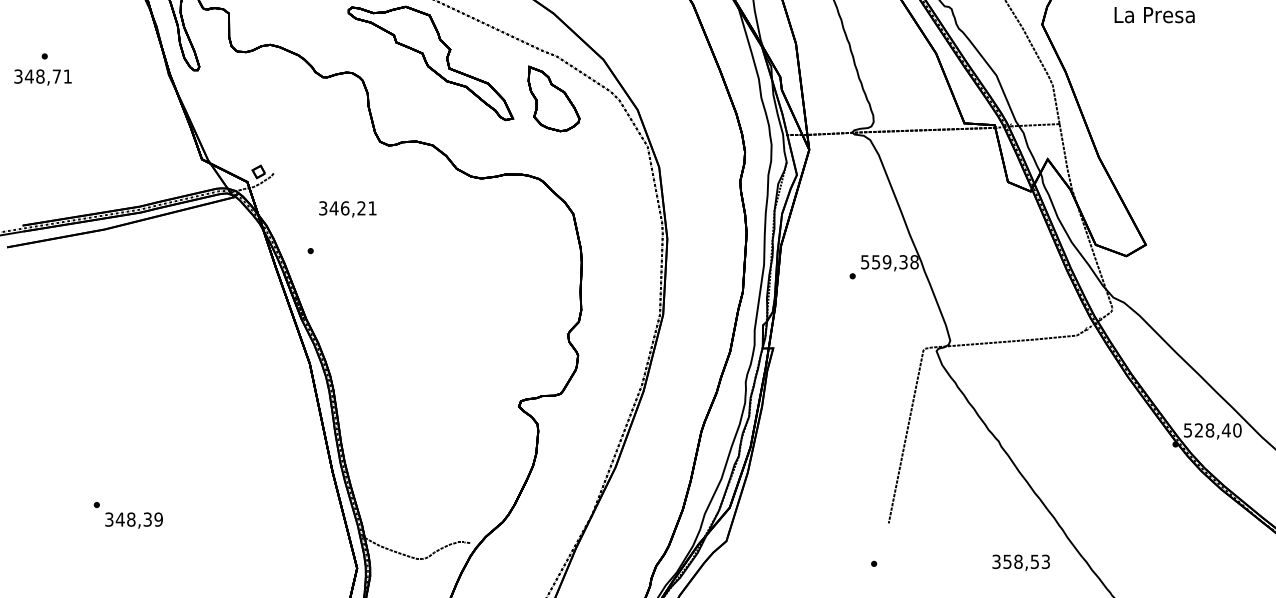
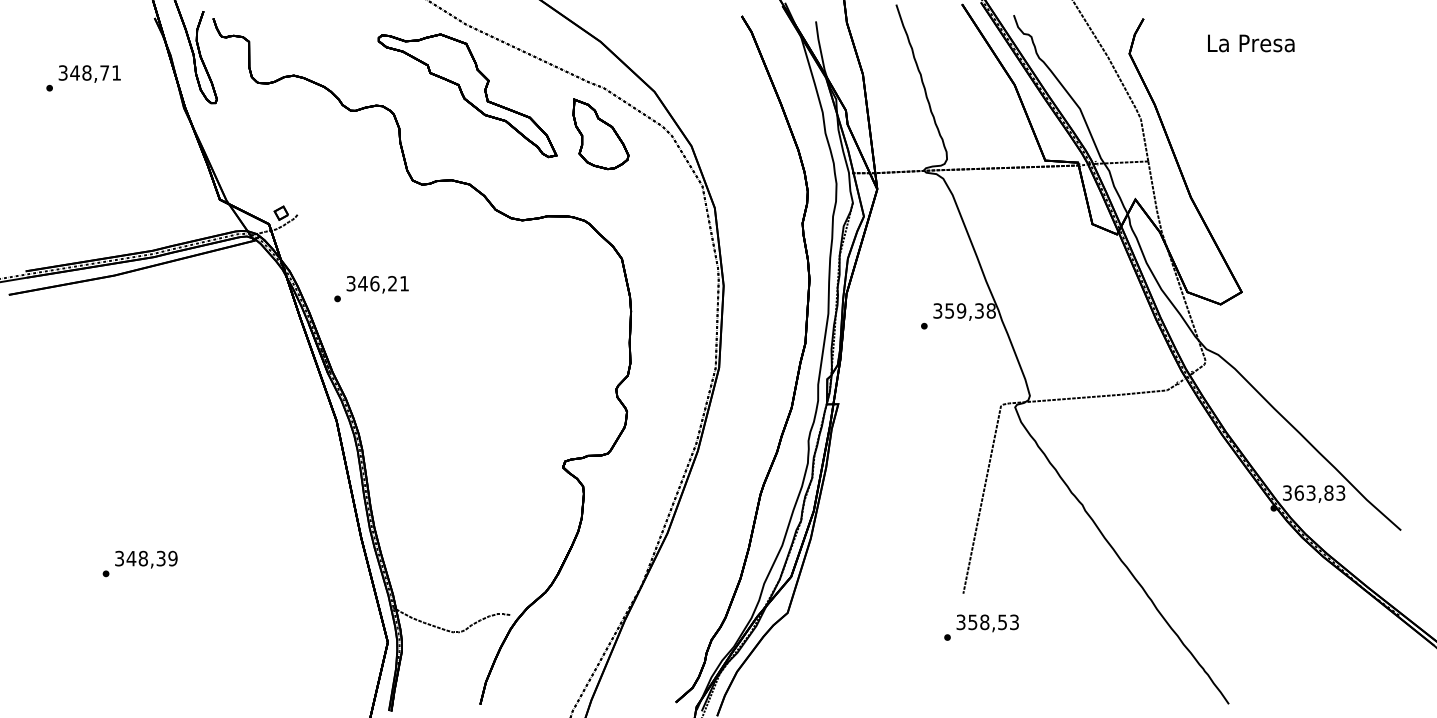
text: (42, 77) -> (89, 73), moved
text: (347, 209) -> (377, 284), moved
text: (864, 261) -> (937, 310), 559,38 -> 359,38
text: (1213, 429) -> (1314, 492), 528,40 -> 363,83
text: (134, 520) -> (146, 559), moved
text: (1020, 562) -> (987, 623), moved

